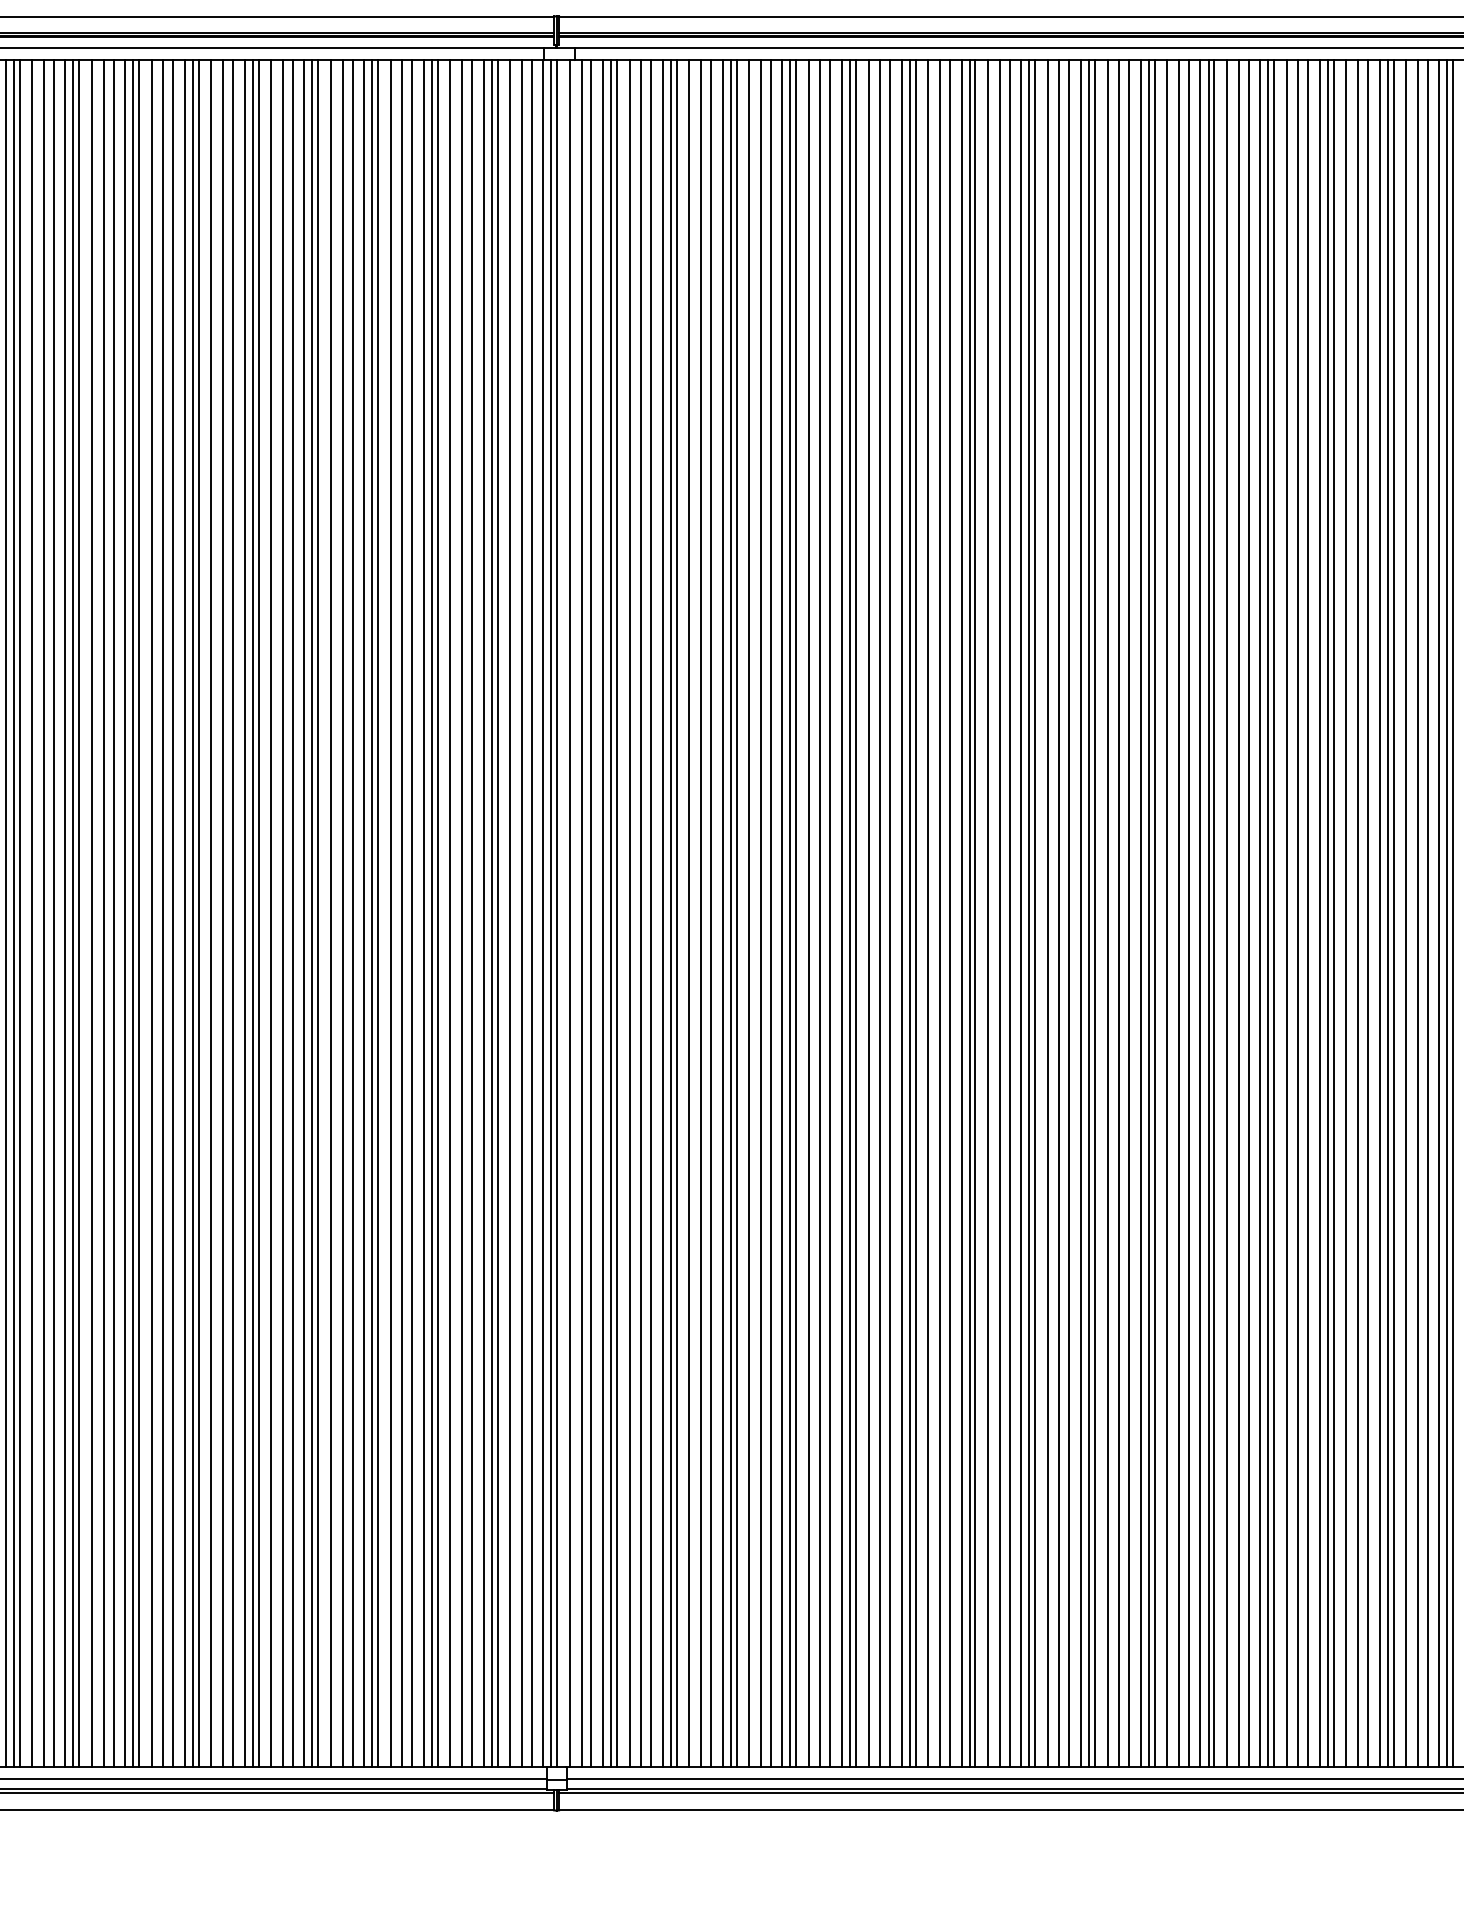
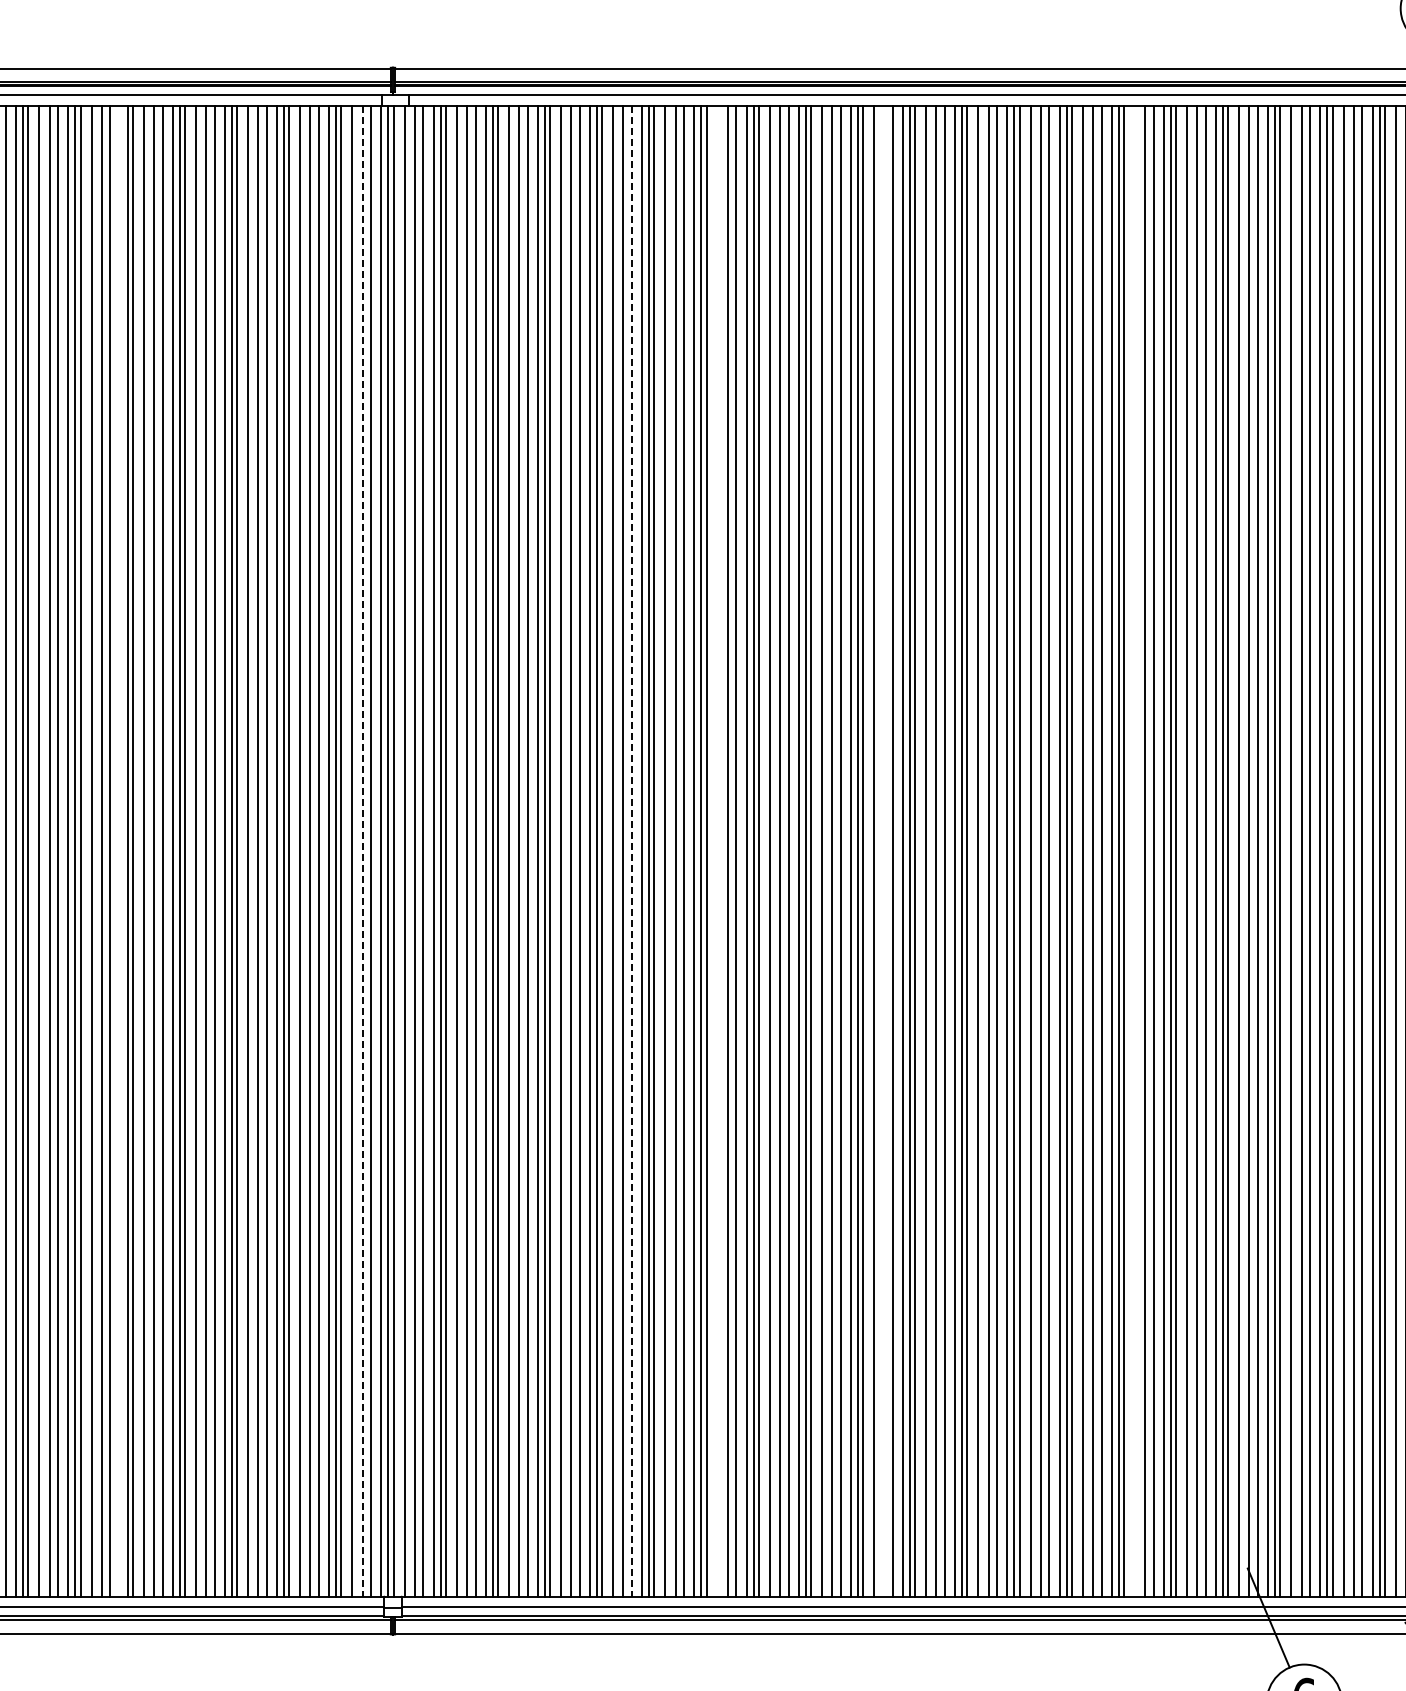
line: (244, 912) -> (120, 850), removed
line: (928, 912) -> (717, 850), removed
line: (1119, 912) -> (884, 850), removed
line: (1405, 912) -> (1134, 850), removed
line: (521, 913) -> (362, 851), solid -> dashed
line: (830, 913) -> (632, 851), solid -> dashed

